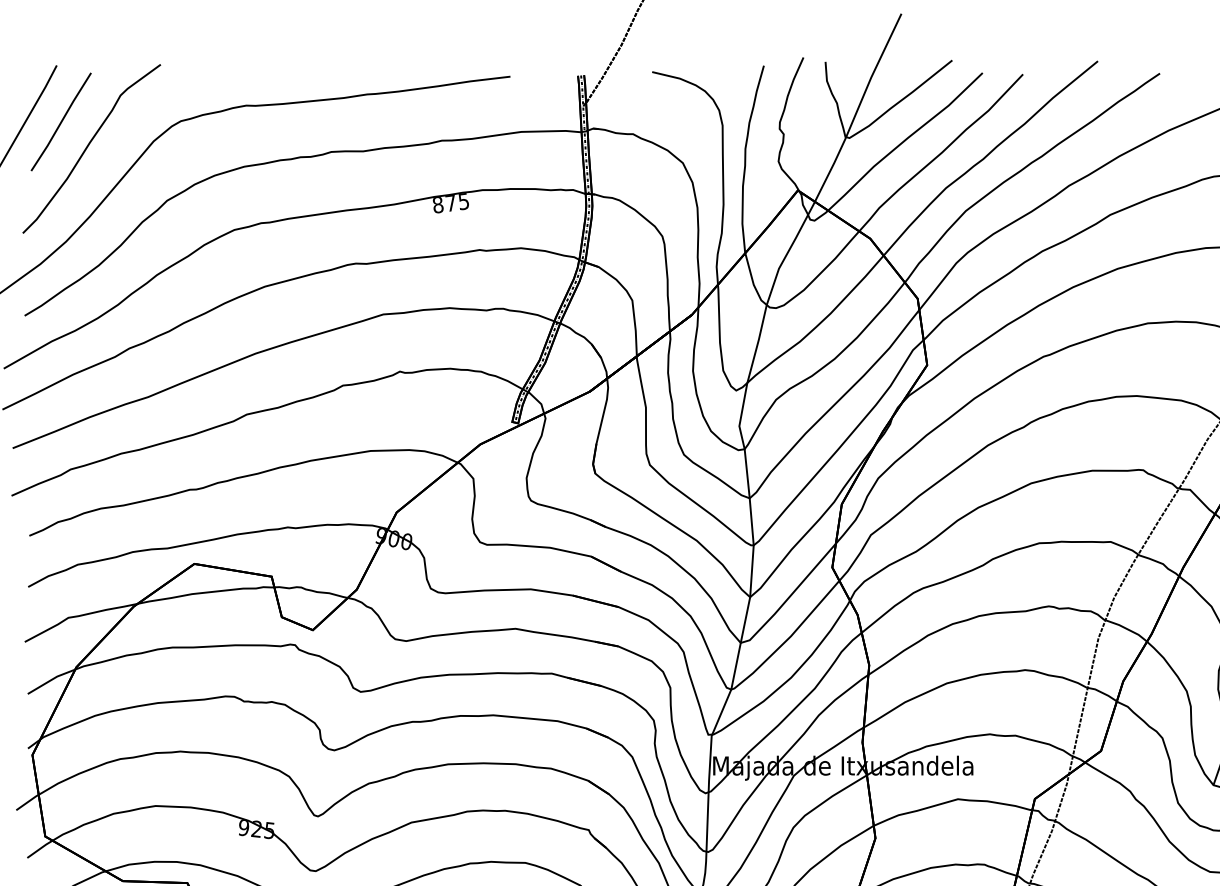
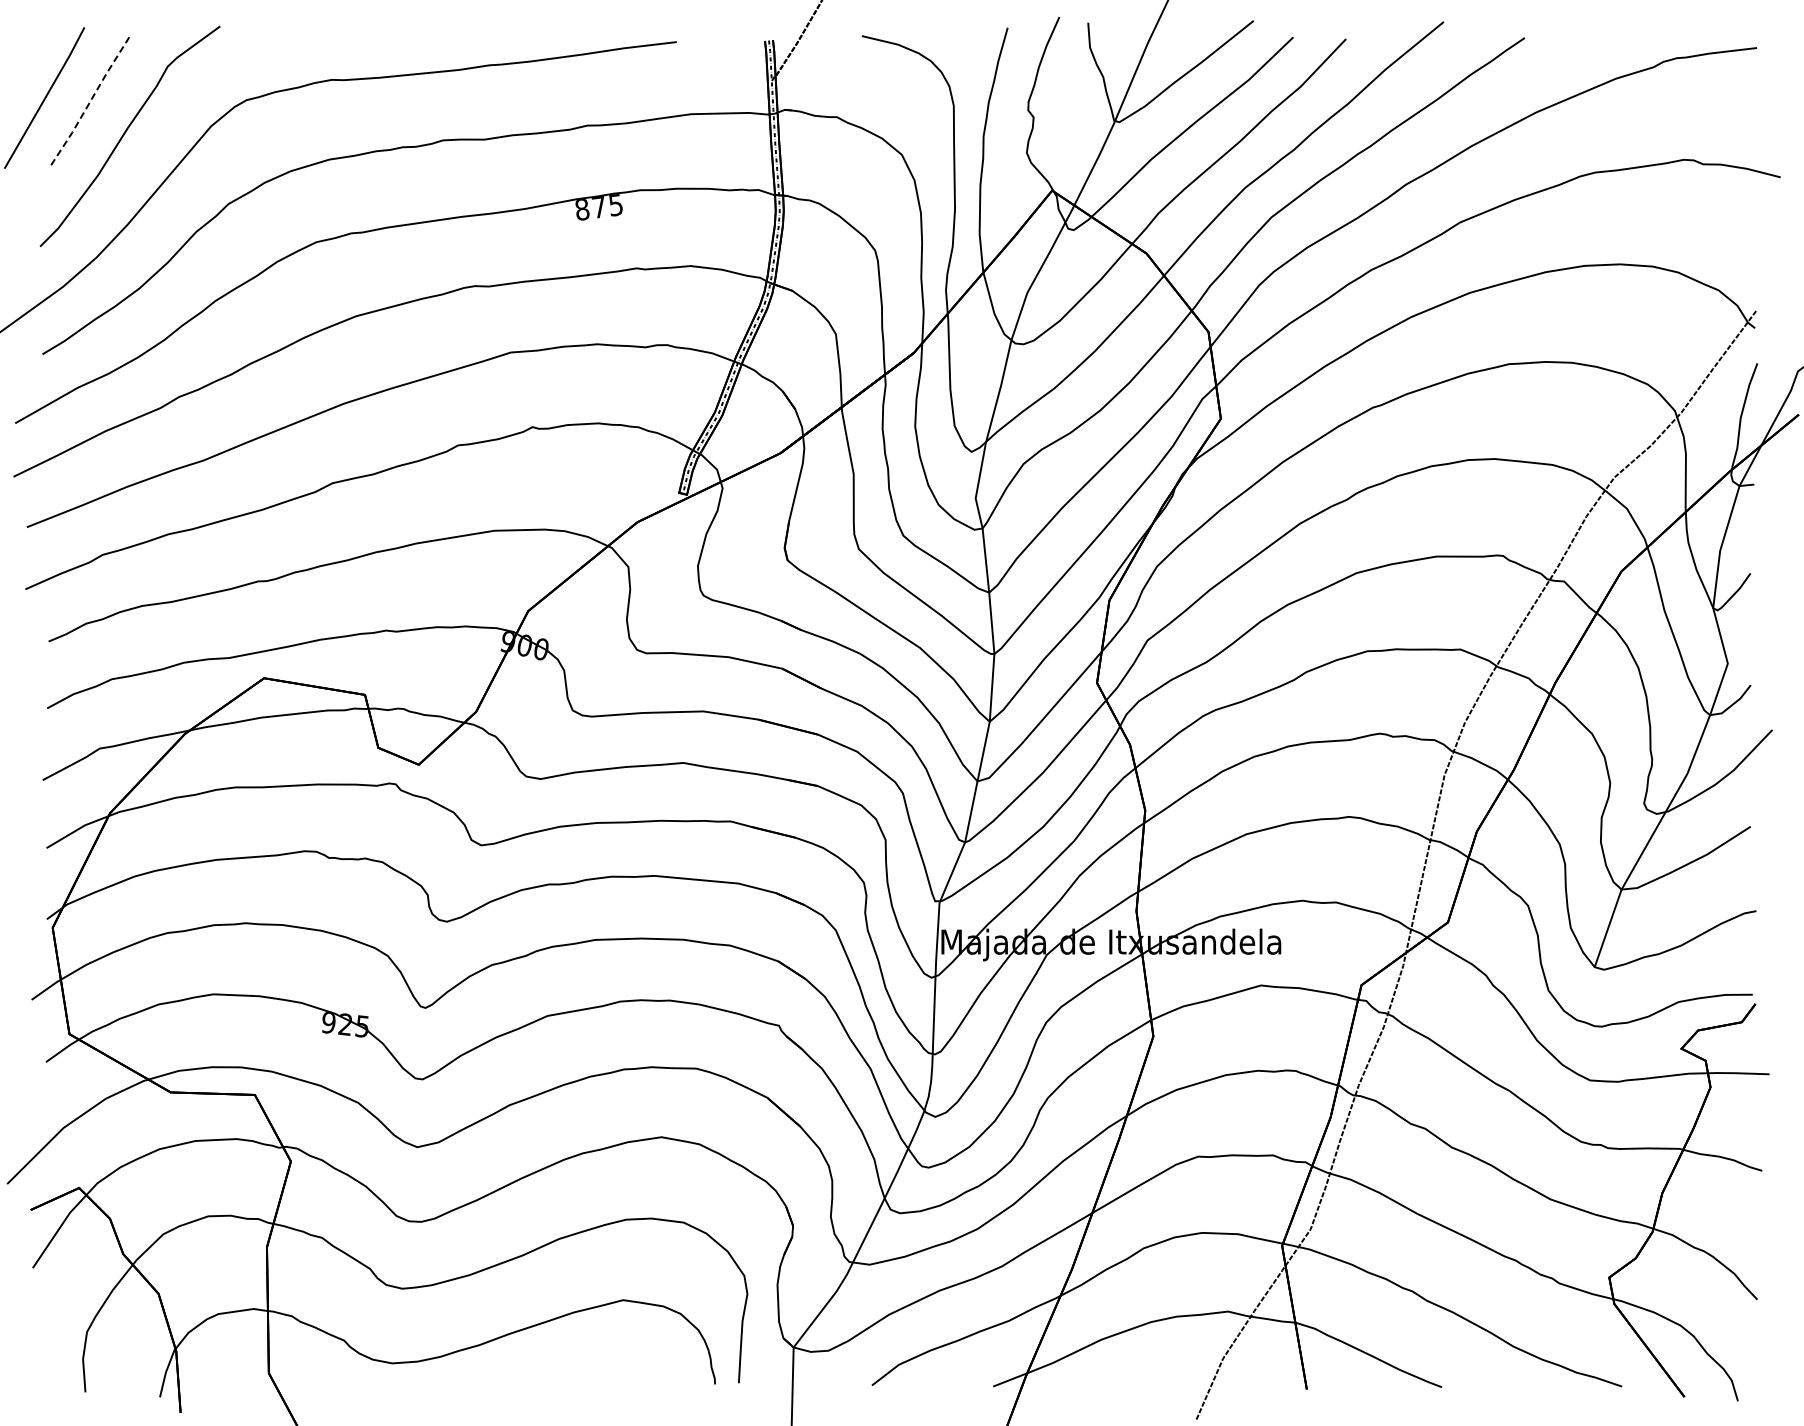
line: (61, 122) -> (90, 101), solid -> dashed

